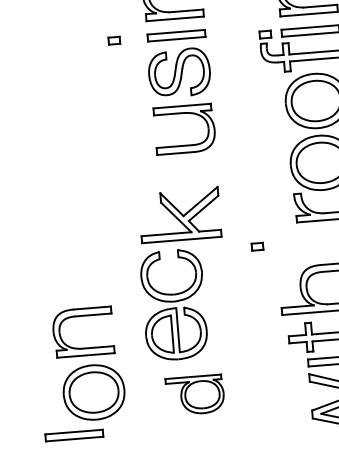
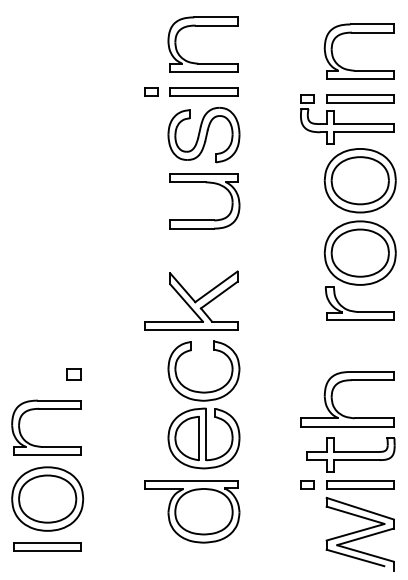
part: (114, 40) -> (151, 91), moved
part: (257, 246) -> (307, 484), moved
part: (84, 286) -> (73, 374), added
part: (173, 304) -> (203, 404), moved
part: (81, 316) -> (46, 409), moved
part: (93, 392) -> (47, 498), moved
part: (195, 395) -> (192, 511), size x1.43

